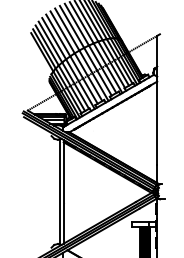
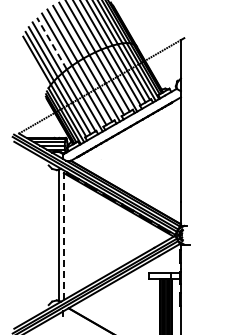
line: (53, 38) -> (51, 43), solid -> dashed
line: (63, 192) -> (63, 235), solid -> dashed

